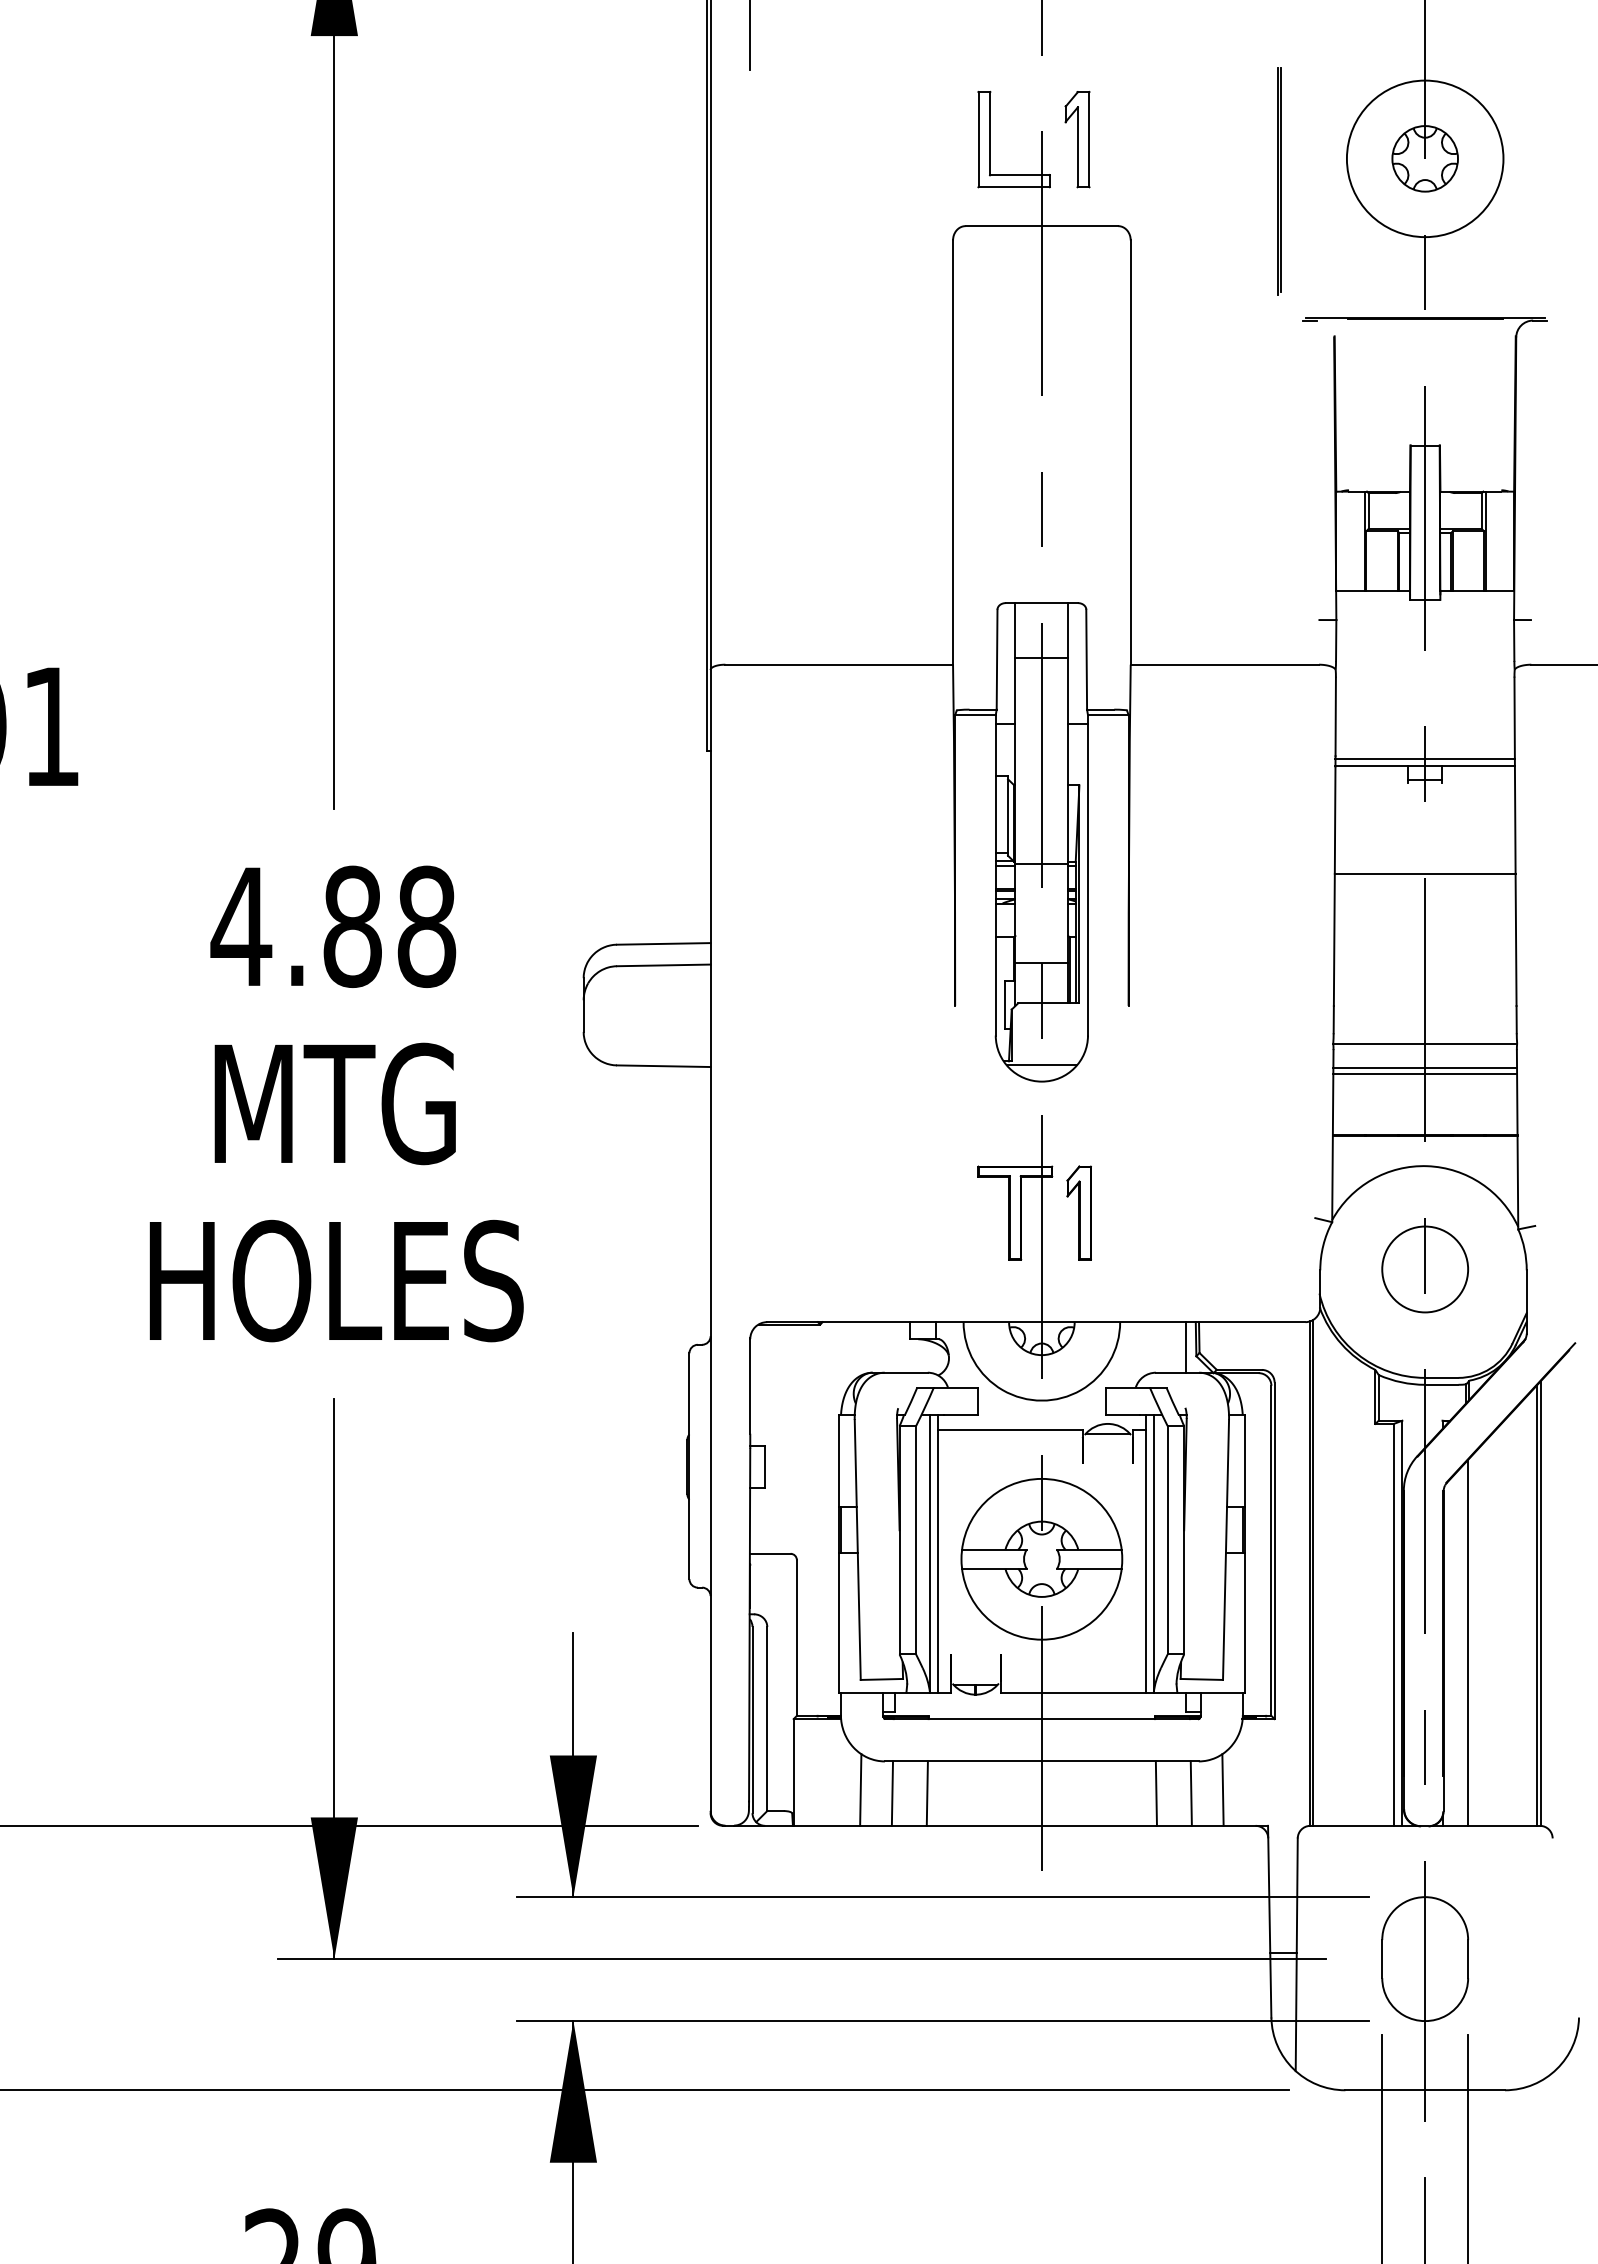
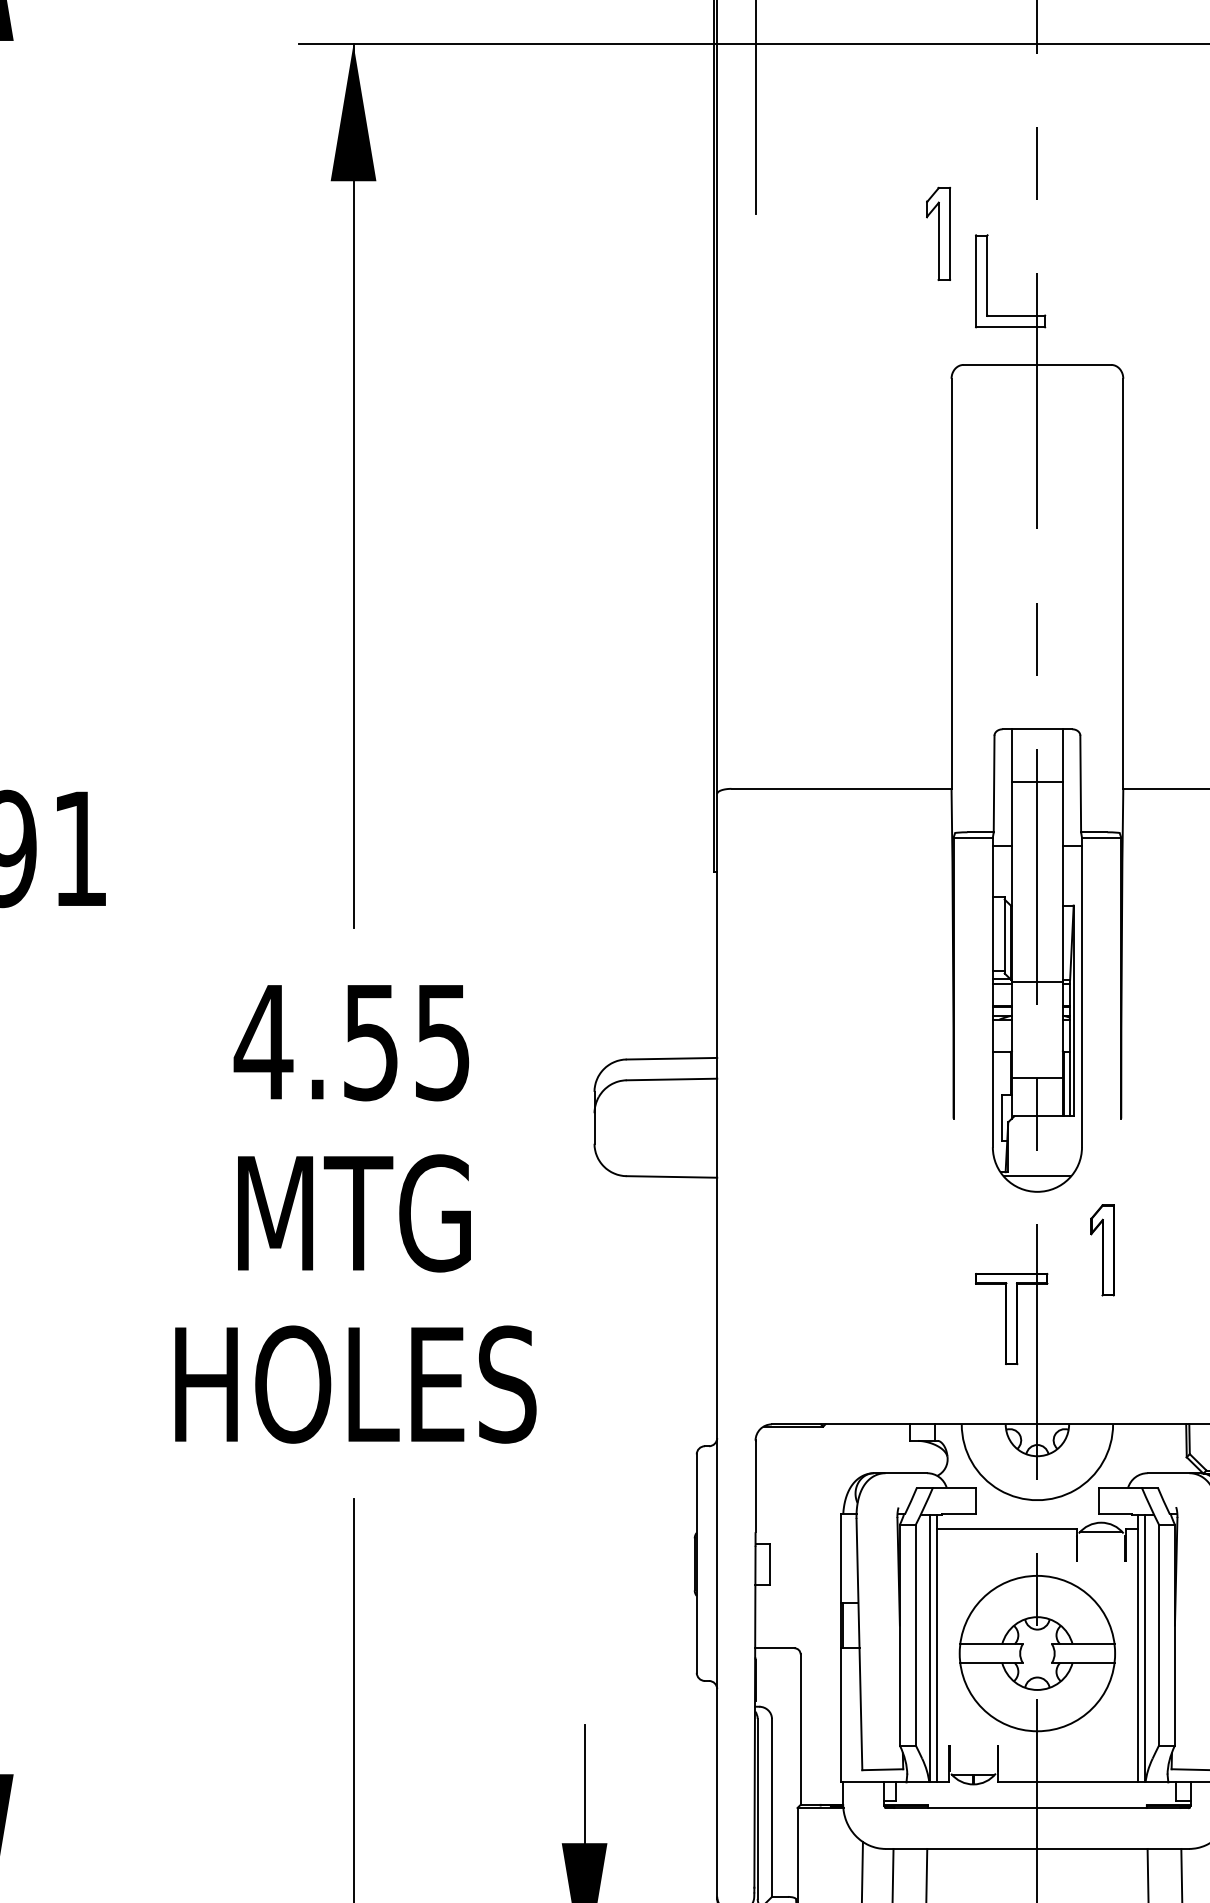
part: (1077, 139) -> (938, 233), moved
text: (389, 926) -> (406, 1041), 4.88 -> 4.55
part: (1078, 1212) -> (1101, 1249), moved
line: (1185, 1347) -> (1176, 1448), removed

